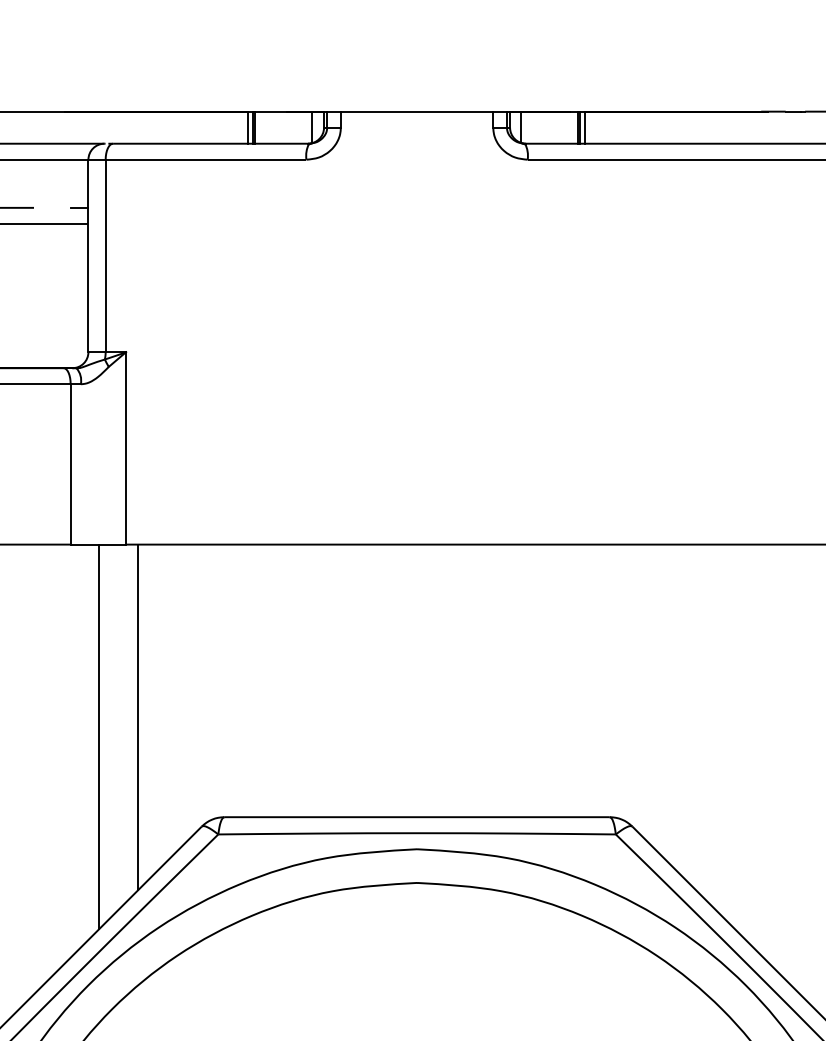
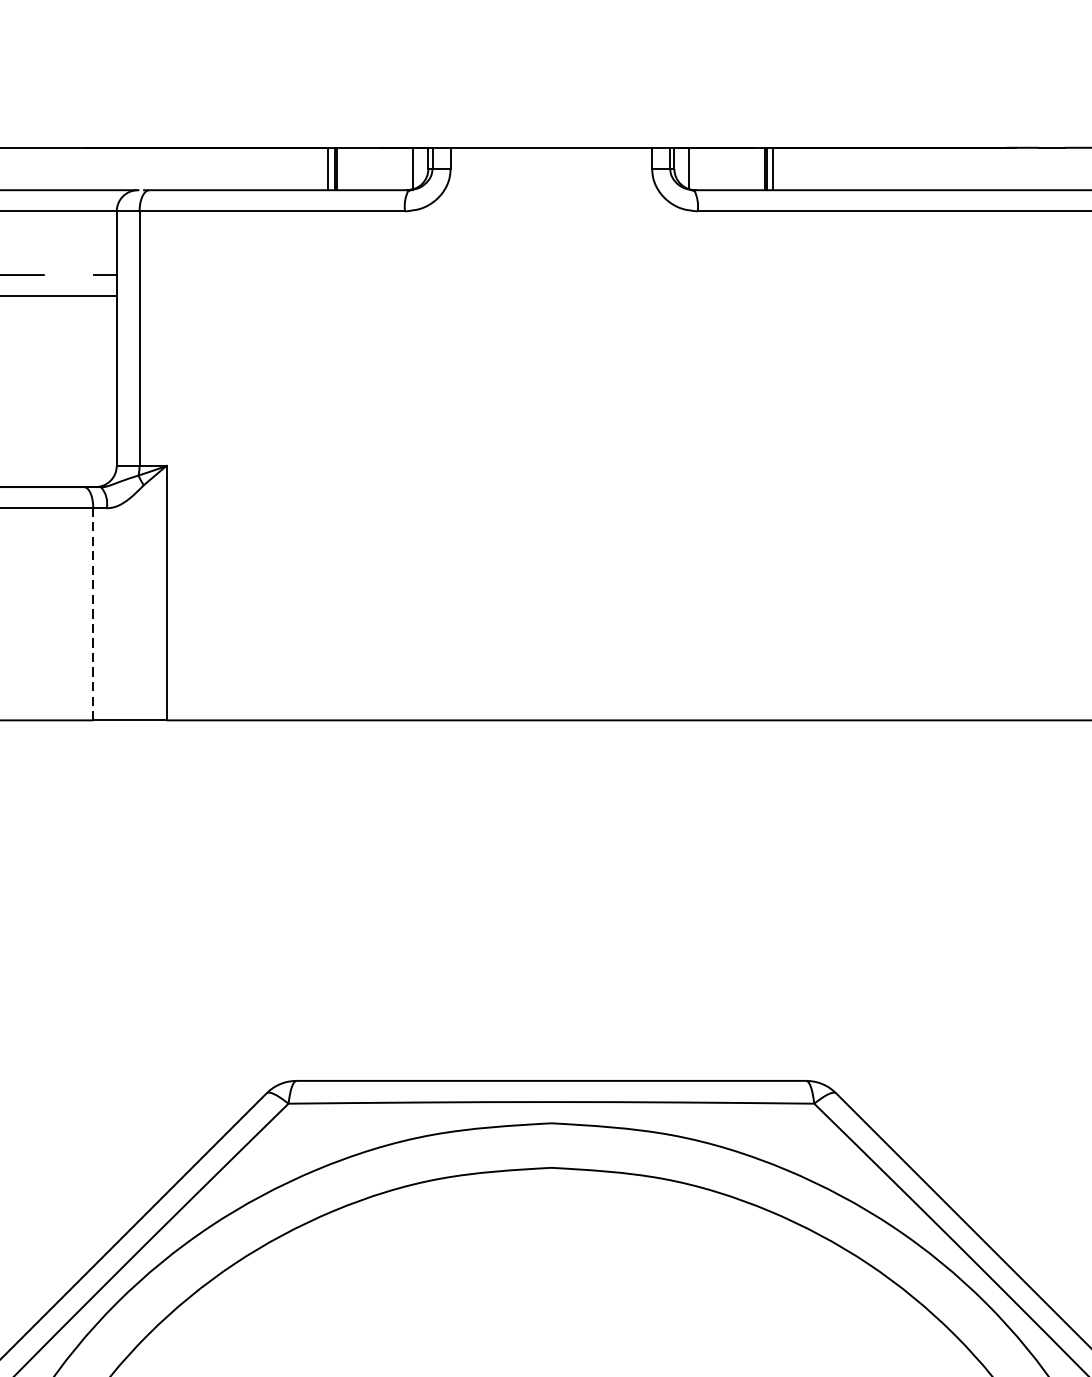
line: (70, 463) -> (93, 613), solid -> dashed
line: (137, 717) -> (181, 949), removed
line: (99, 736) -> (131, 974), removed

